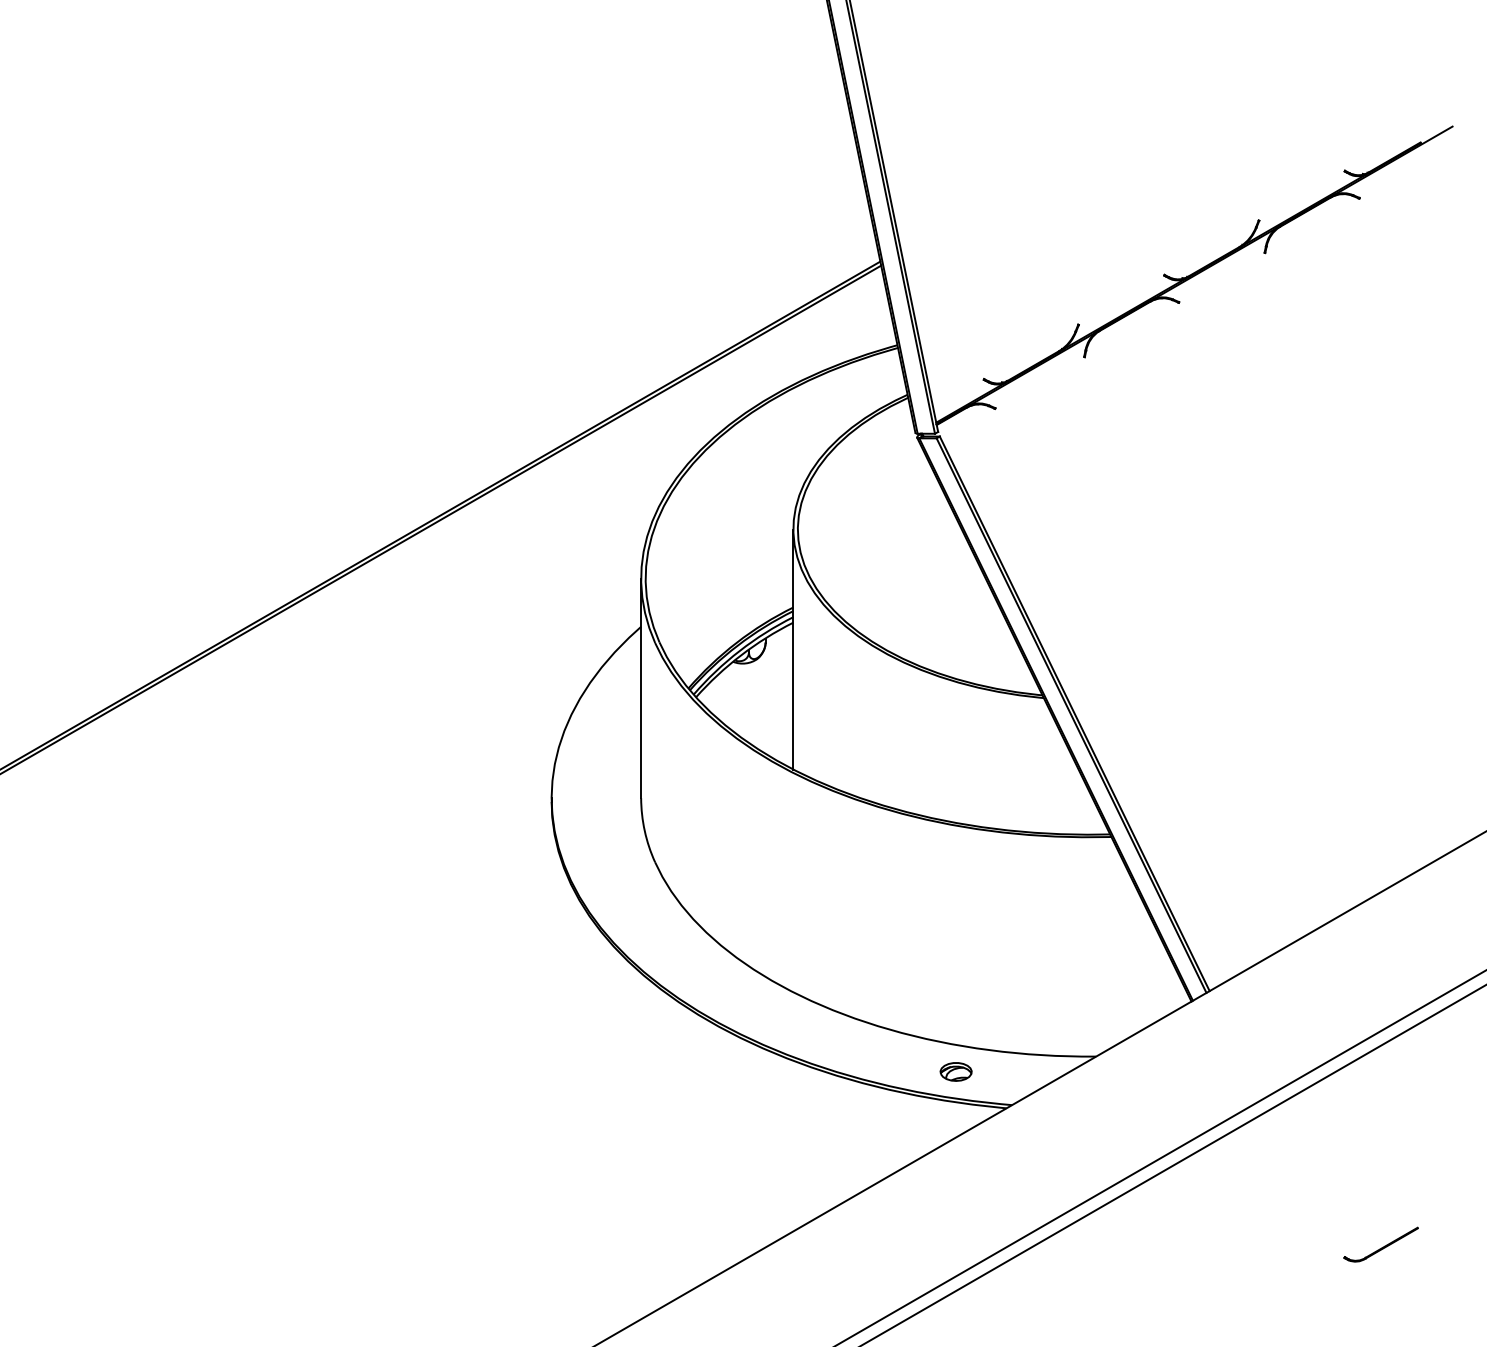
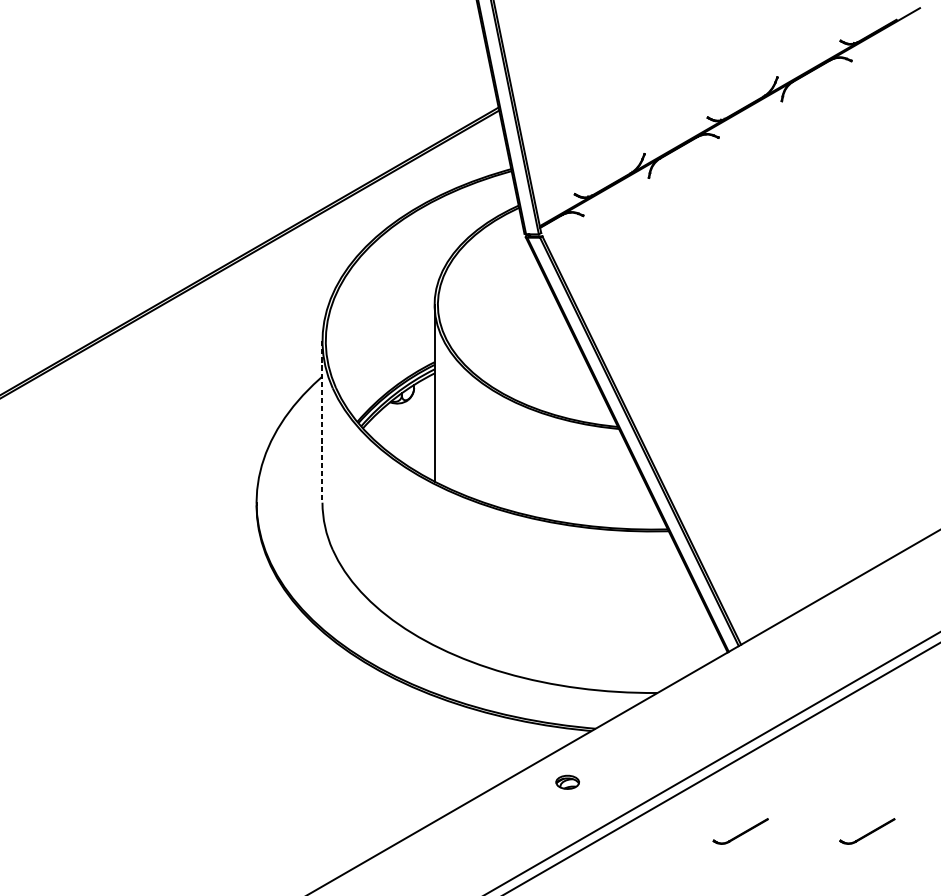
line: (641, 688) -> (322, 421), solid -> dashed
part: (955, 1071) -> (567, 782), moved
part: (1208, 1244) -> (740, 831), added

